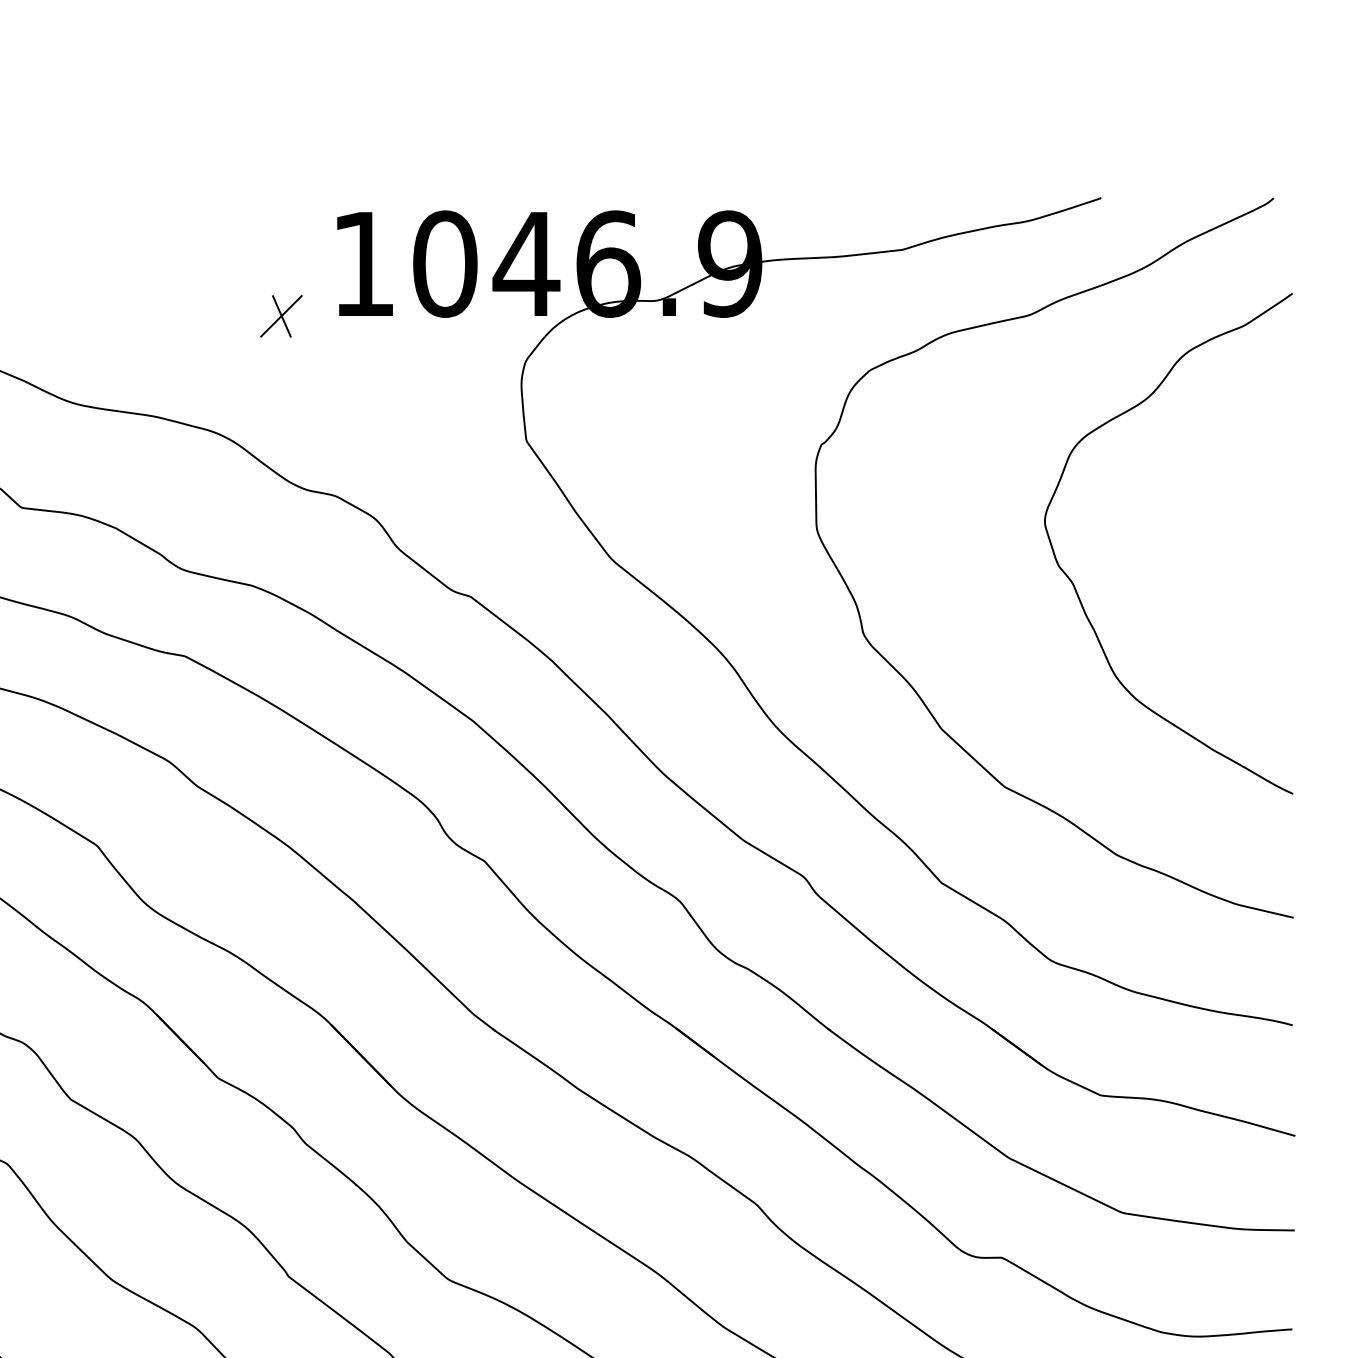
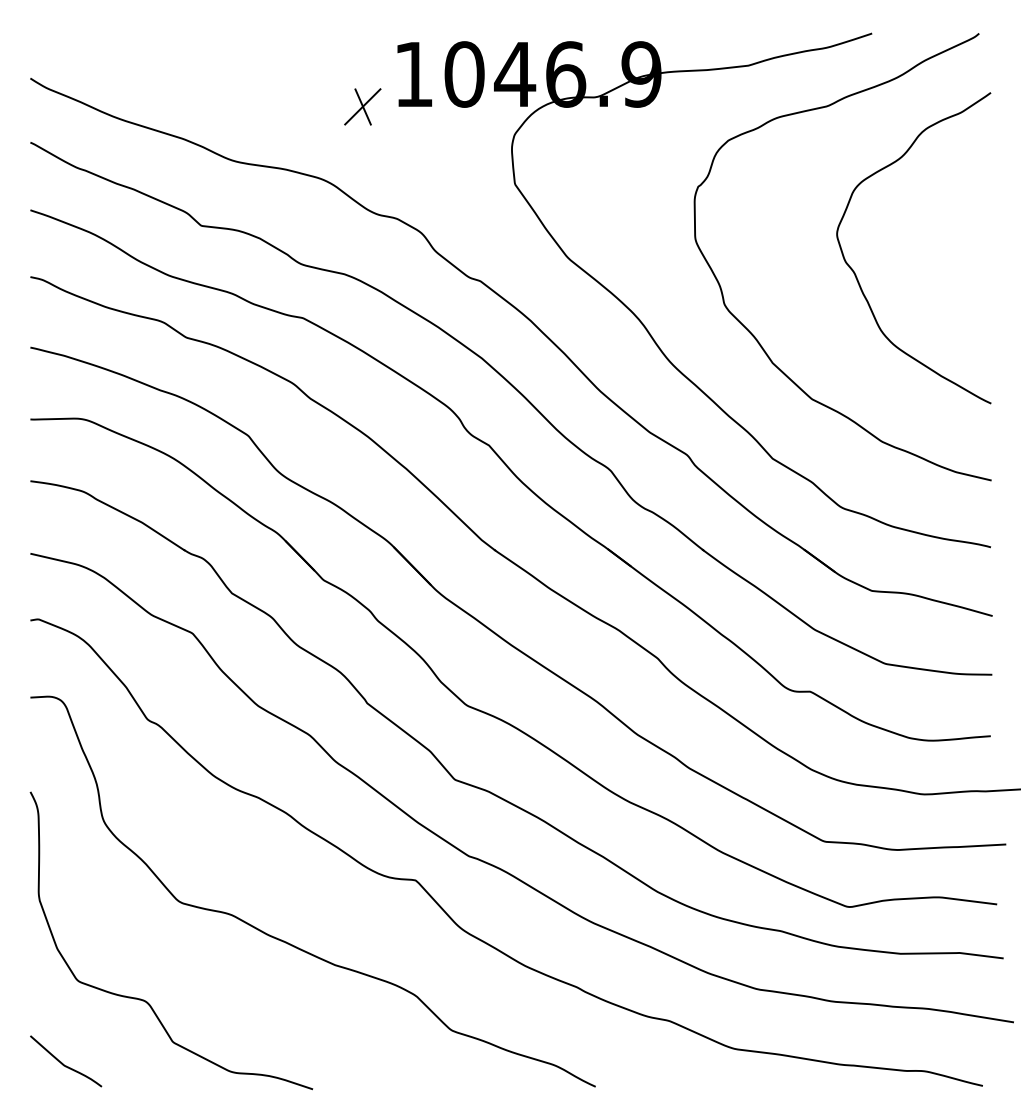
part: (280, 315) -> (362, 106), size x1.4

